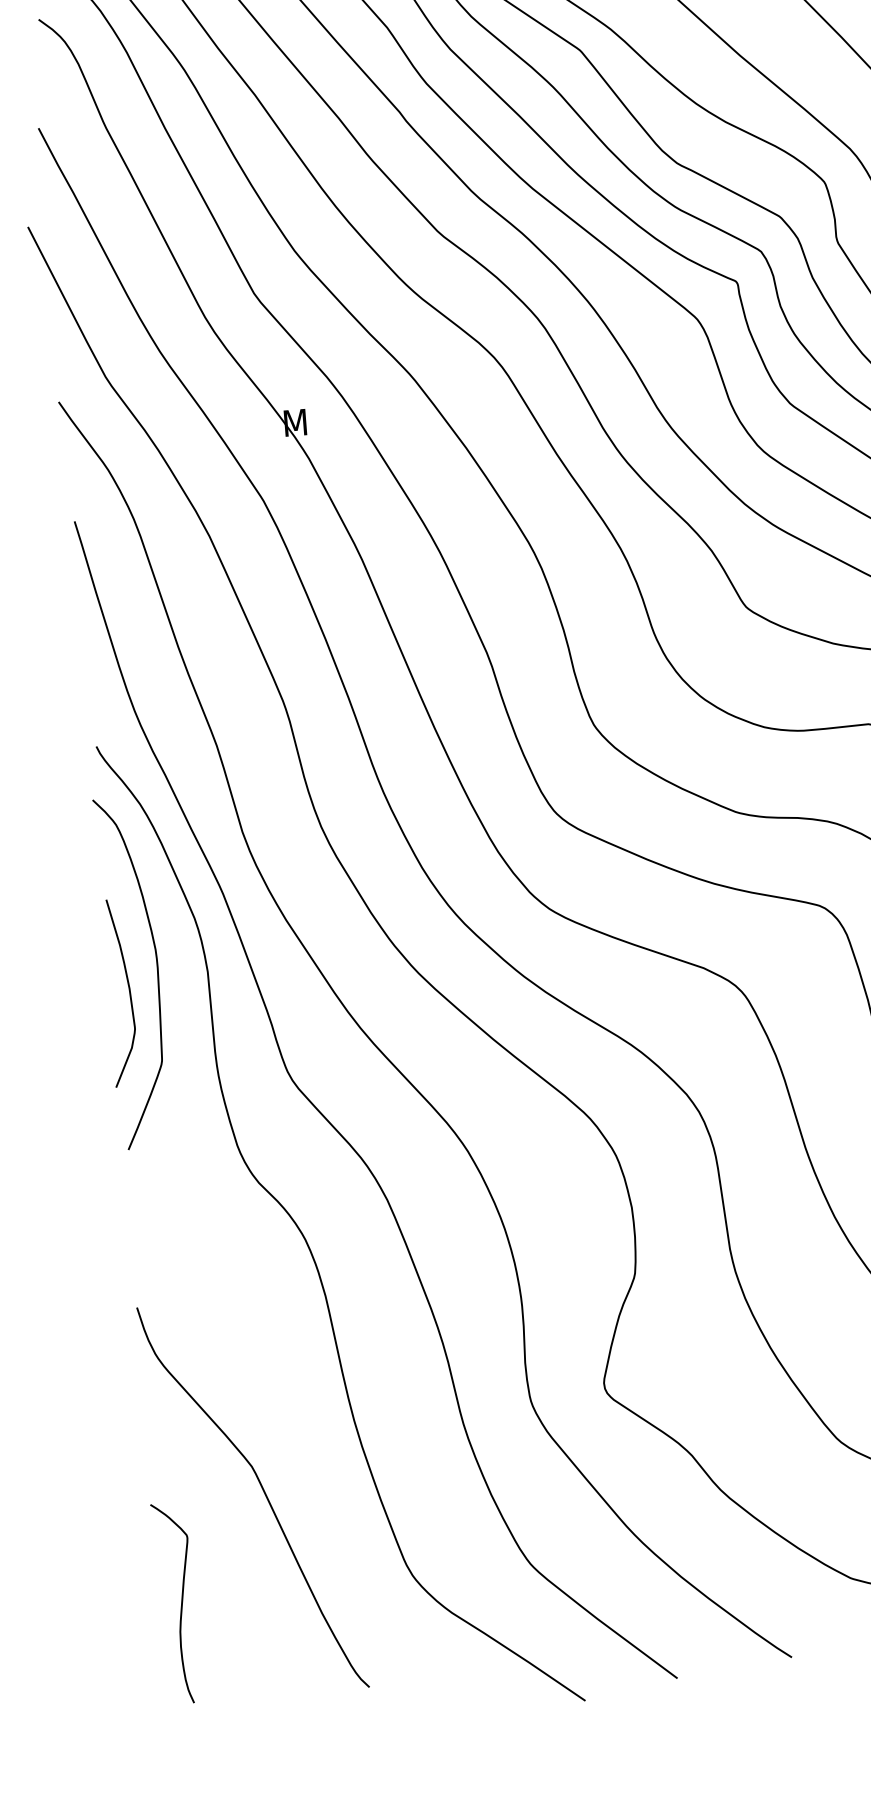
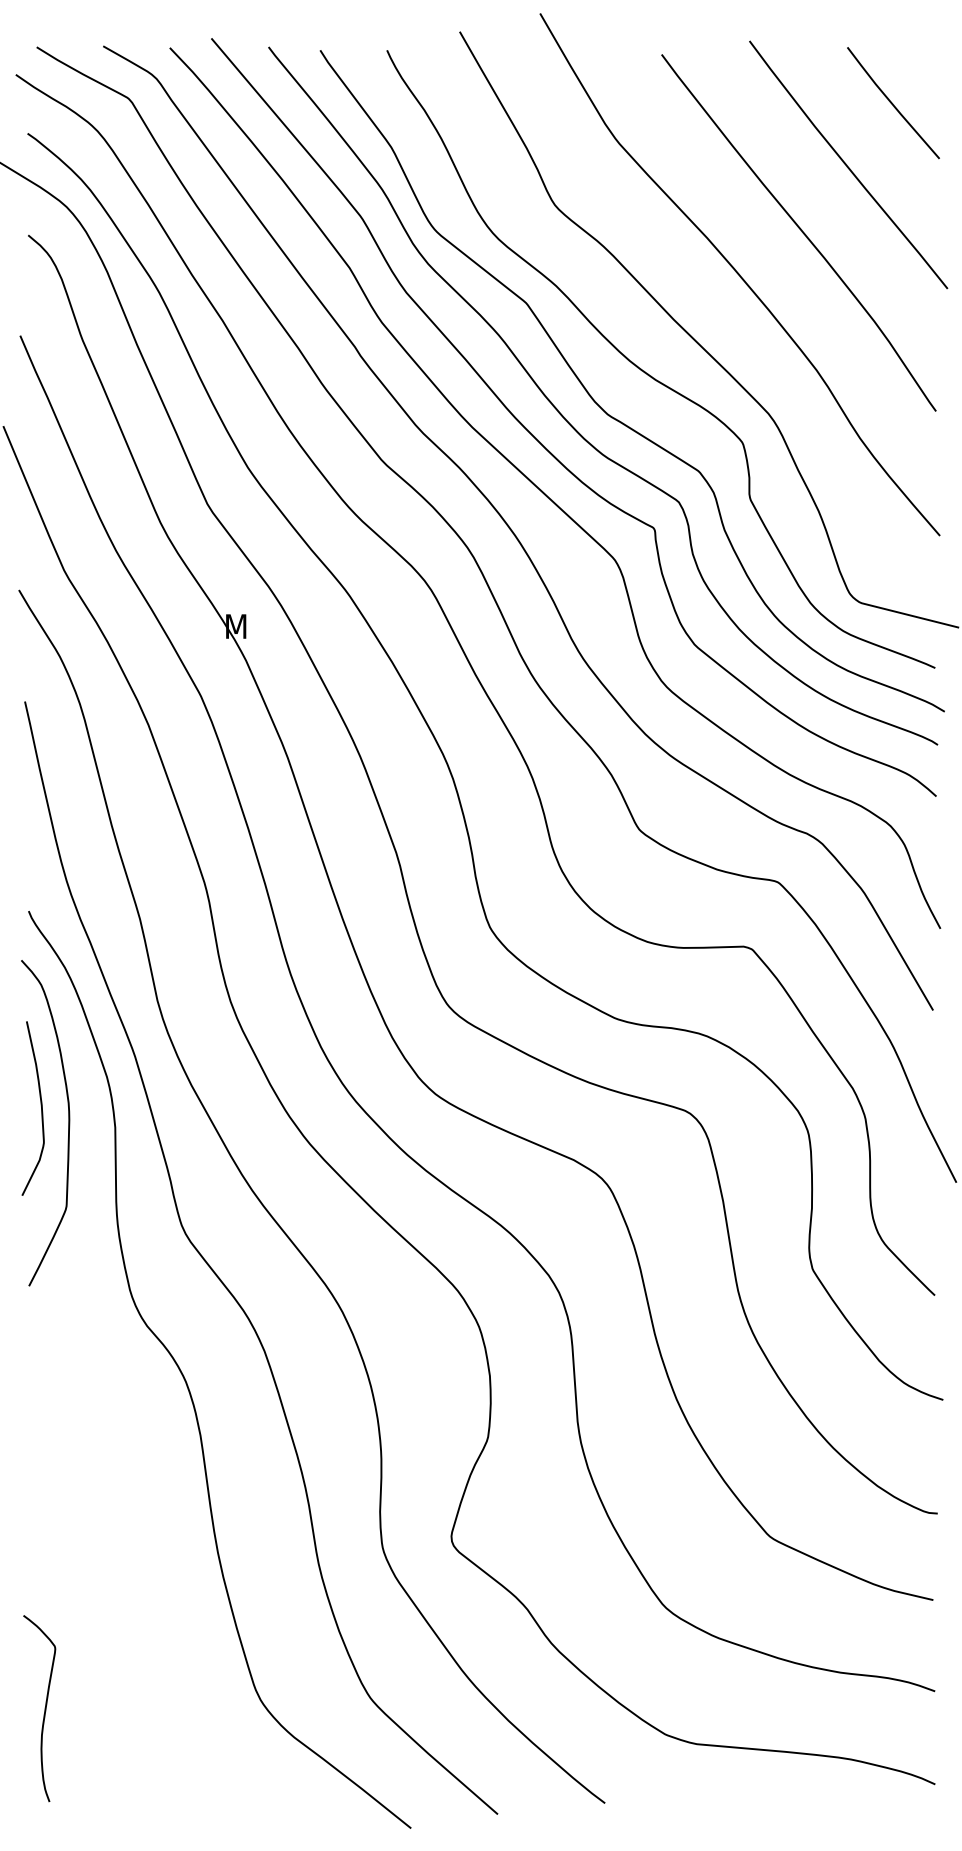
curve: (128, 989) -> (40, 1105), moved
curve: (262, 1491) -> (128, 1611), removed

